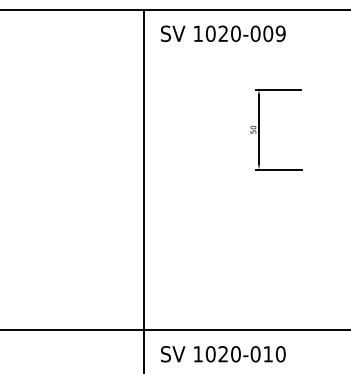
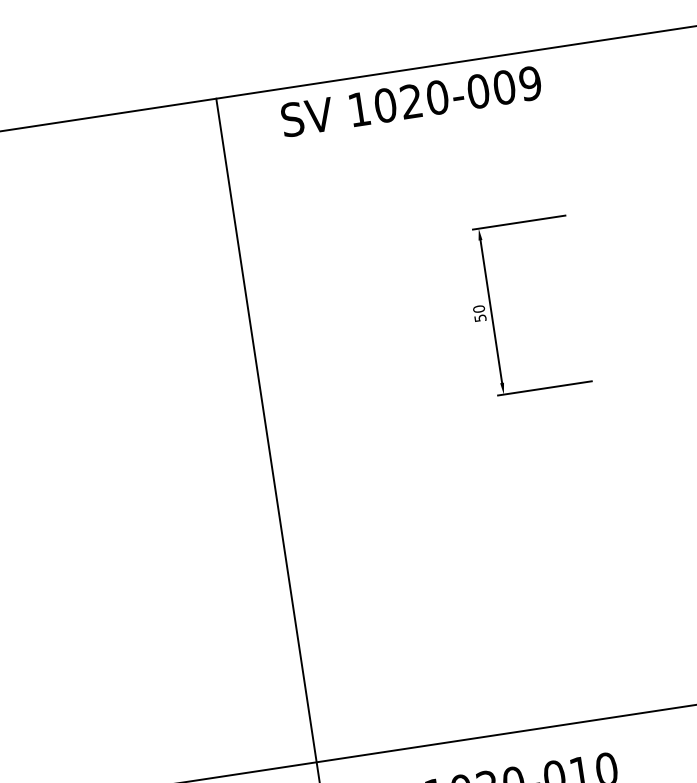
text: (223, 33) -> (411, 100), moved

